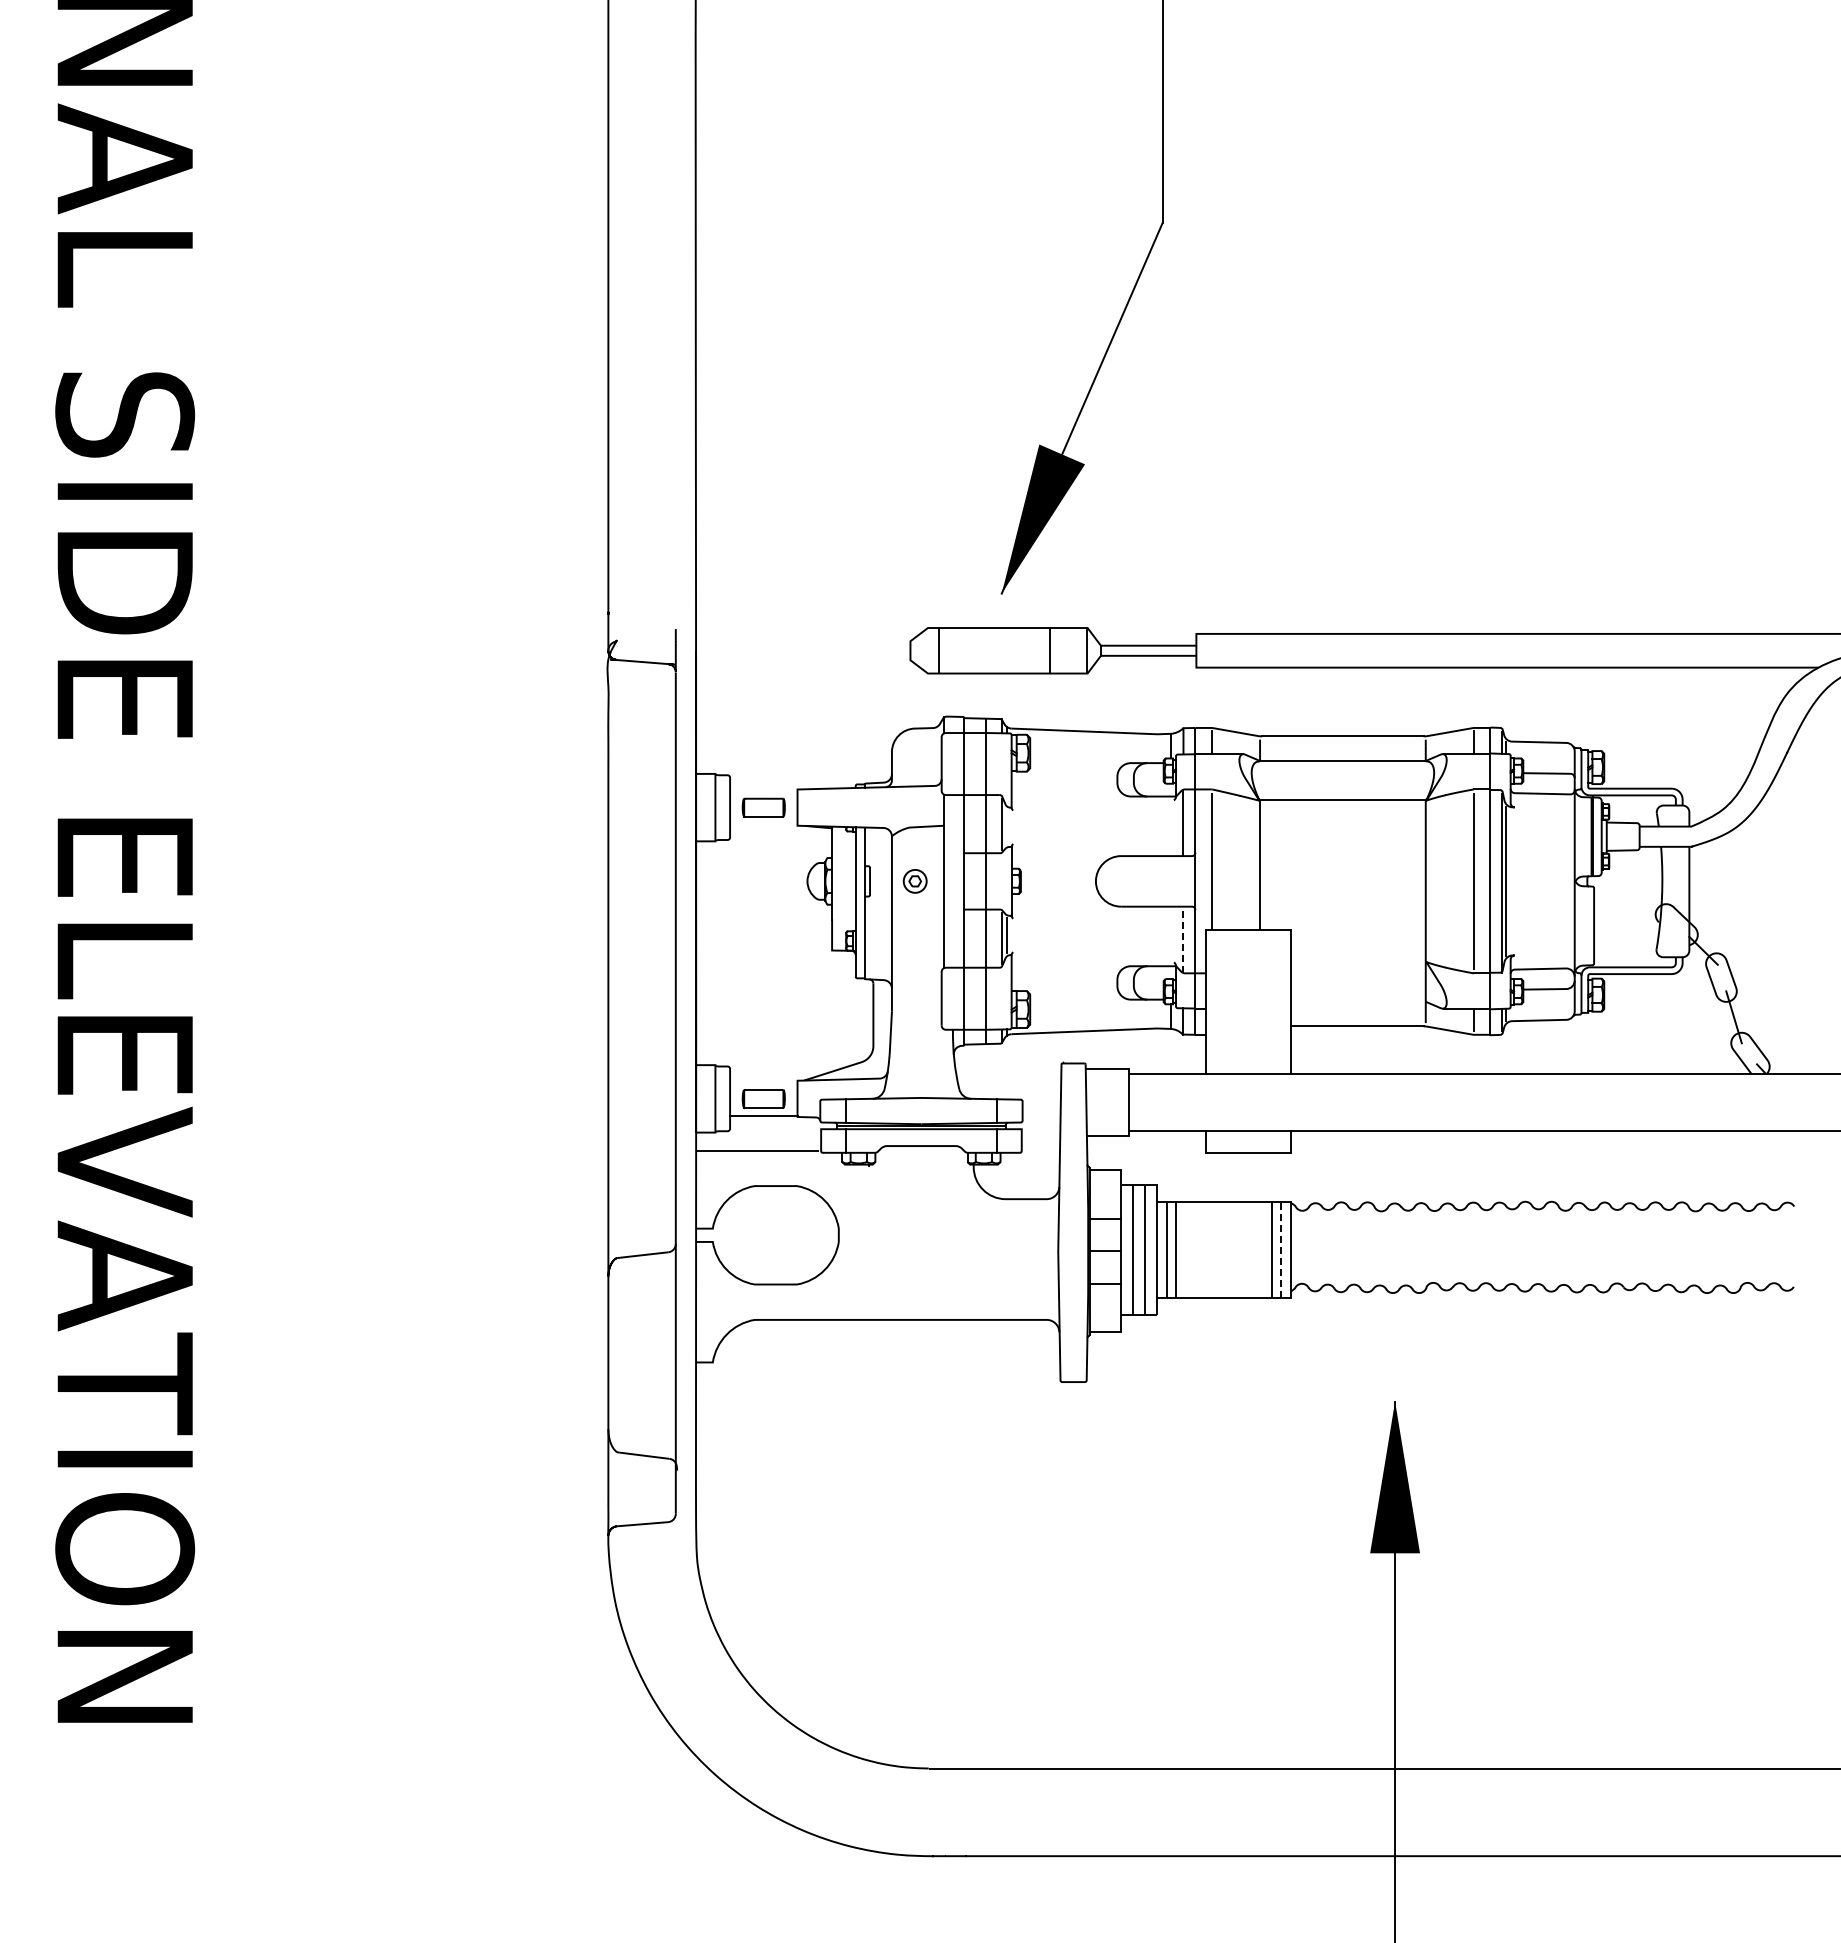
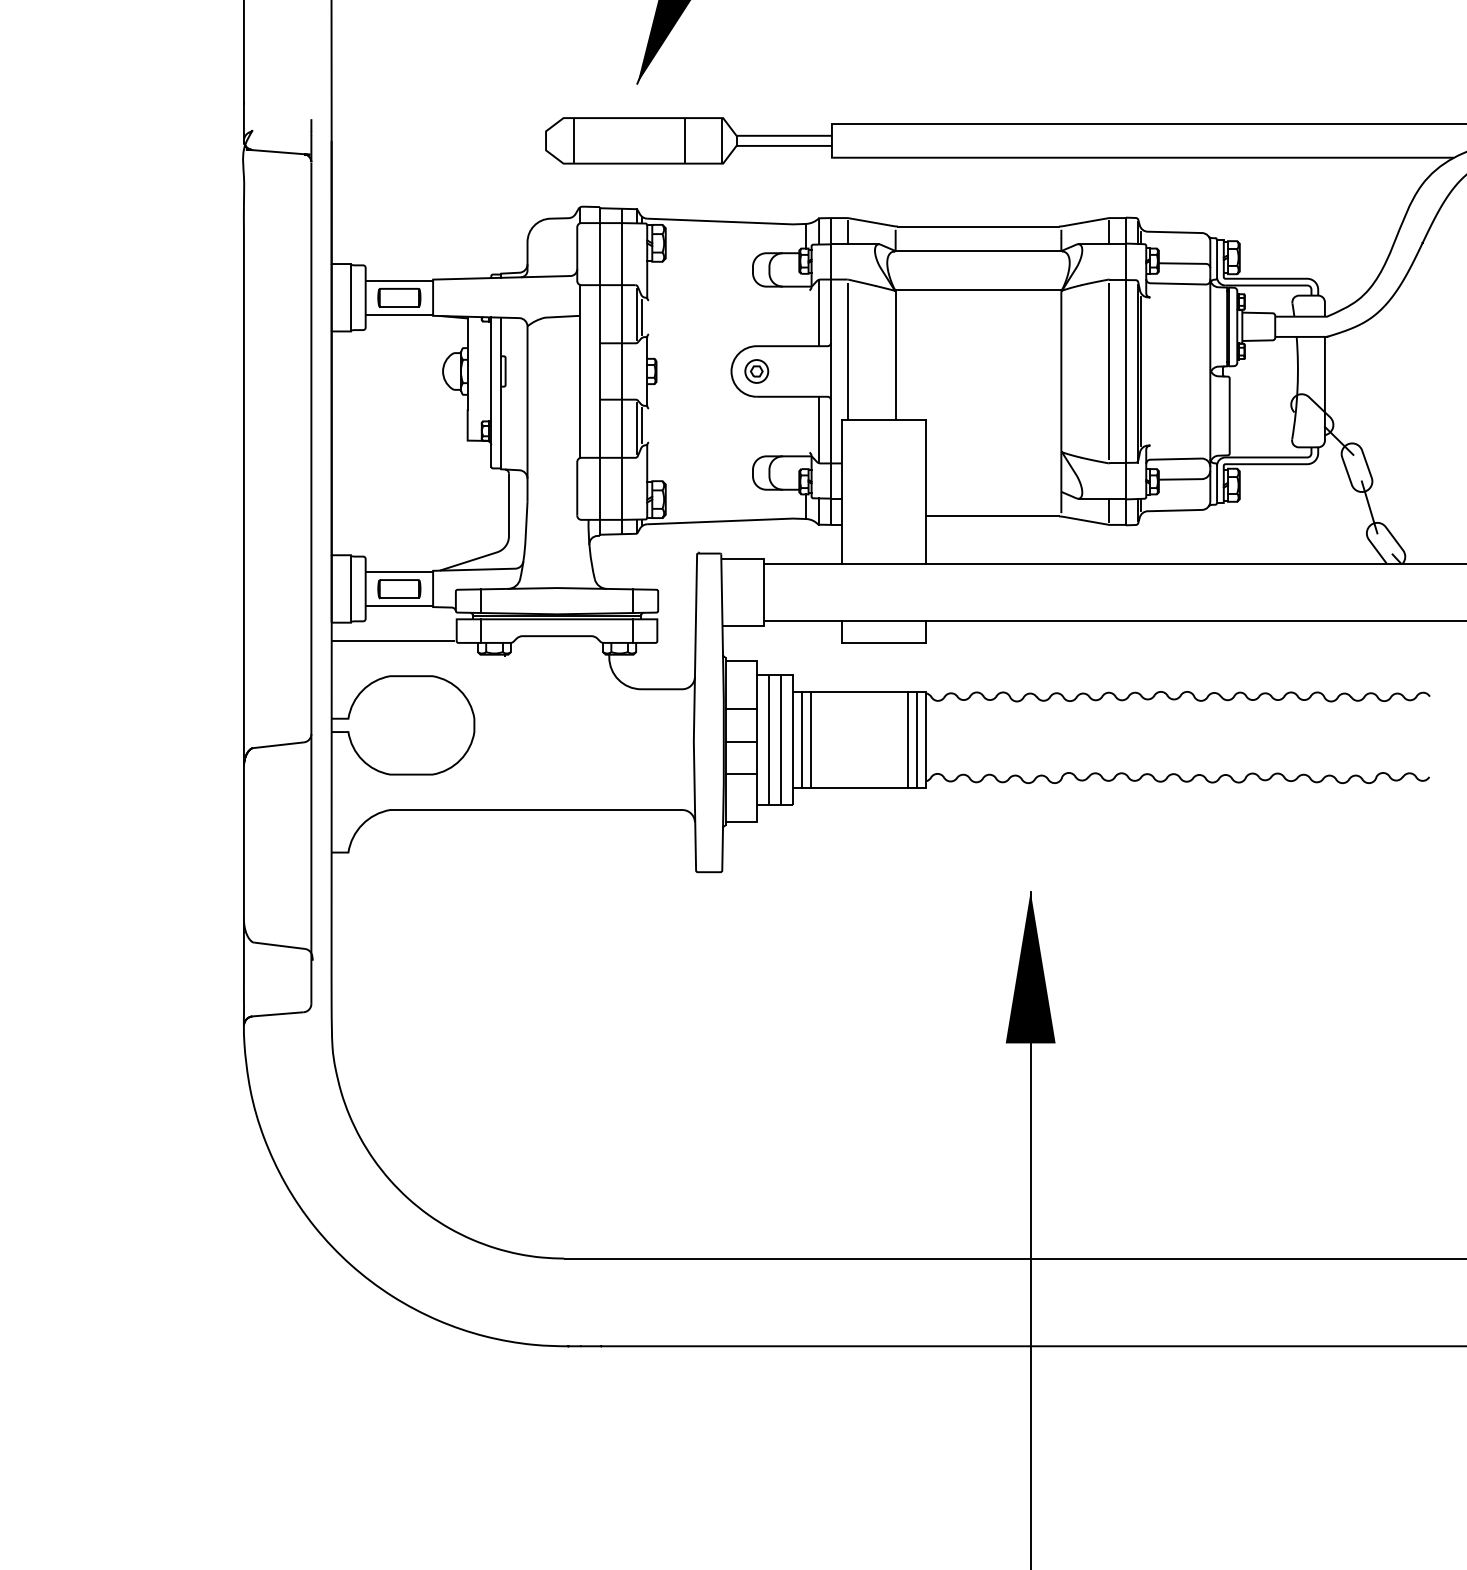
line: (763, 790) -> (399, 280), added
line: (763, 824) -> (399, 314), added
line: (1006, 827) -> (642, 317), added
part: (914, 881) -> (756, 371), moved
line: (1183, 939) -> (819, 429), dashed -> solid
line: (763, 1082) -> (399, 572), added
line: (1281, 1249) -> (917, 739), dashed -> solid

